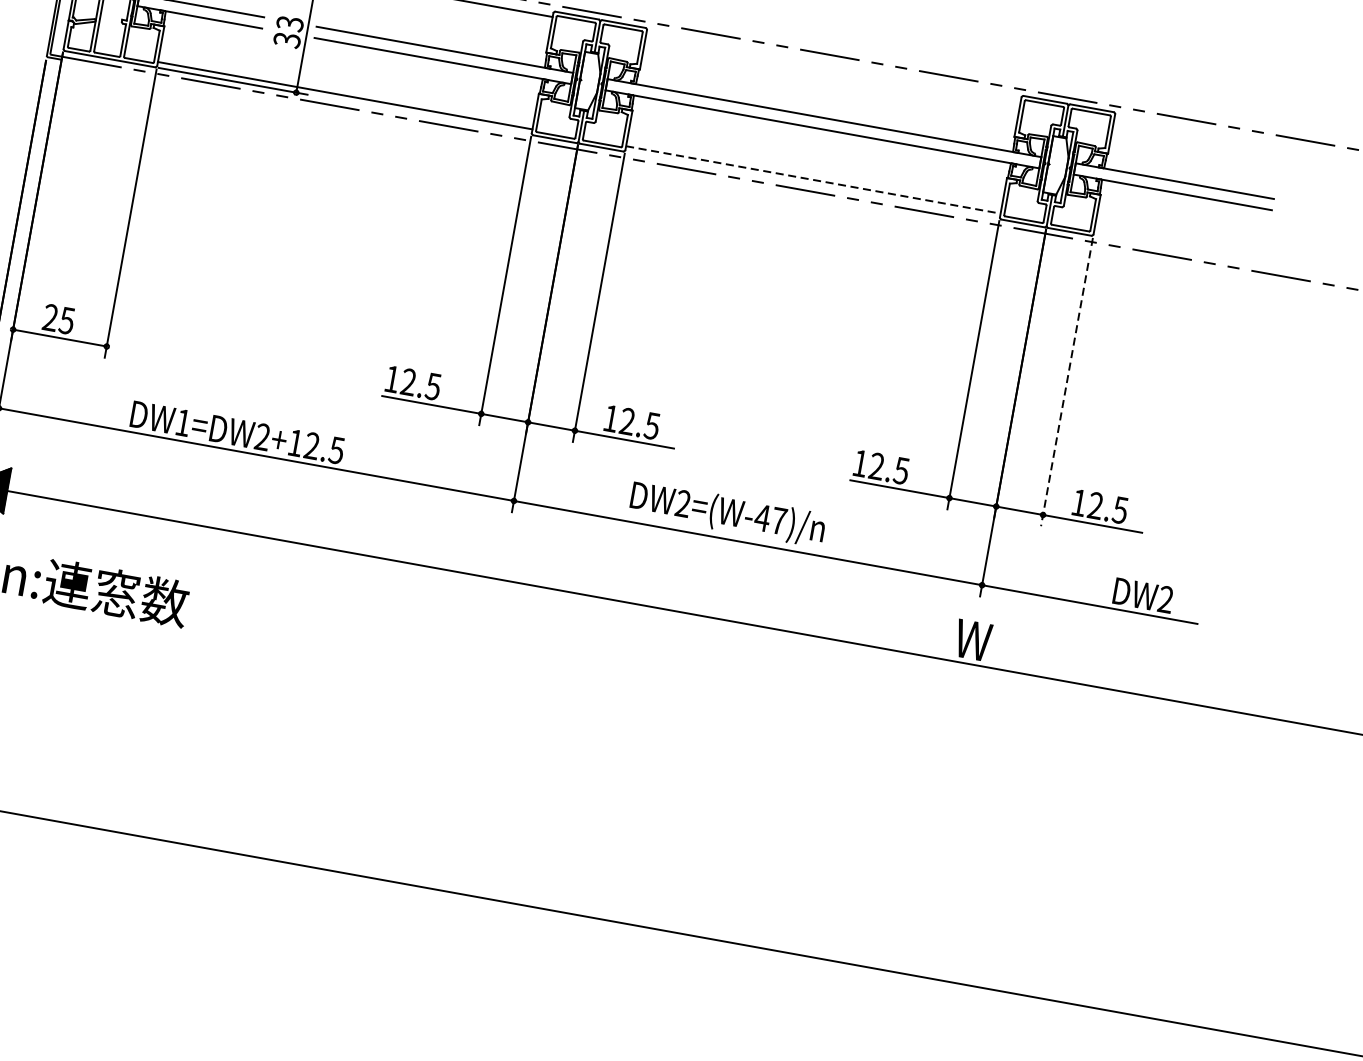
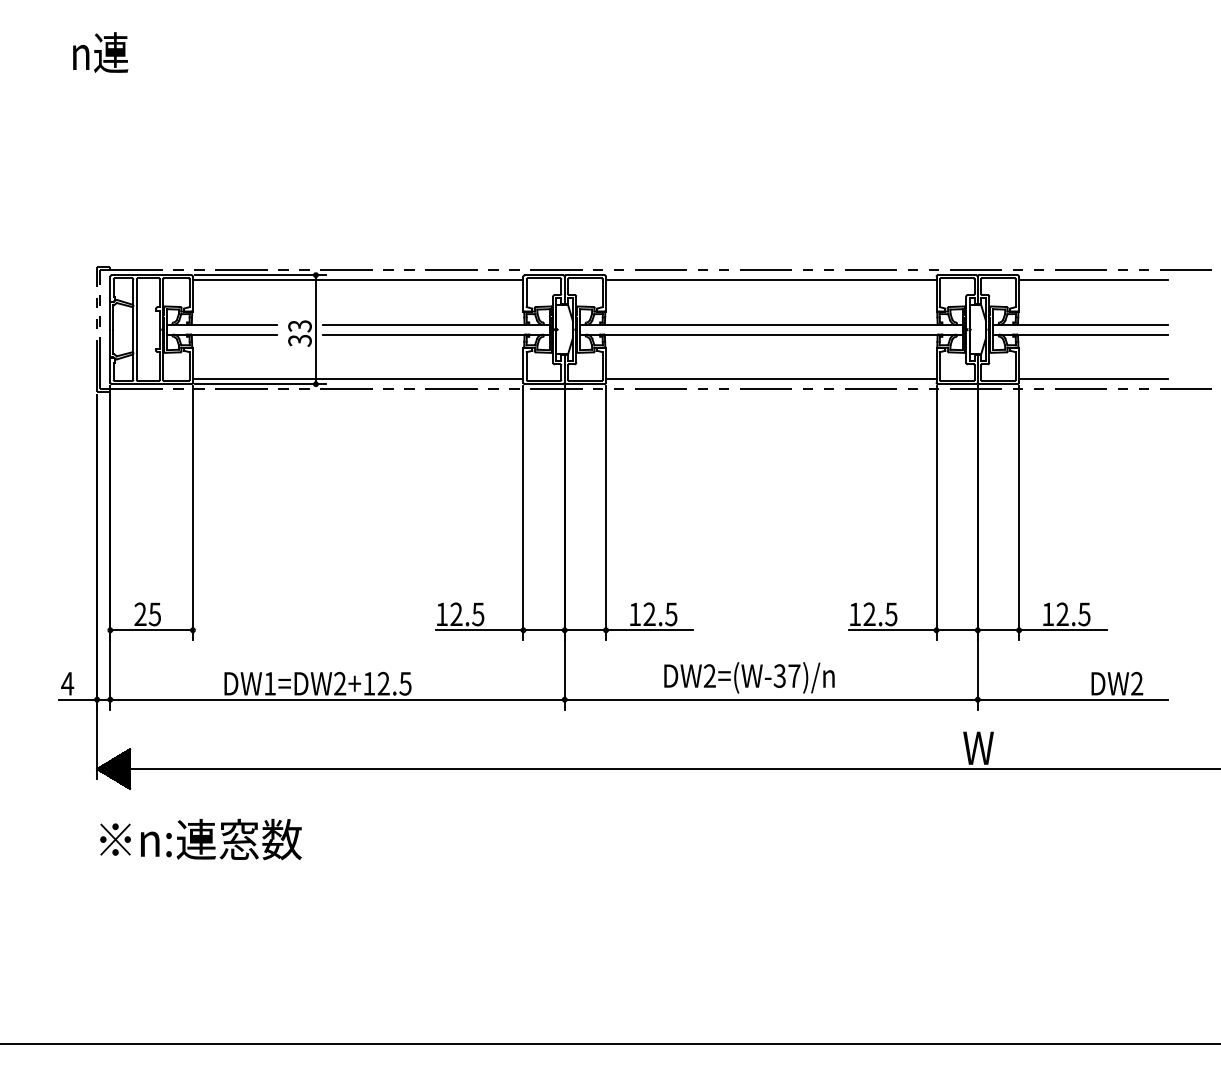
line: (833, 68) -> (771, 280), added
line: (1198, 133) -> (1093, 280), added
line: (813, 180) -> (771, 379), dashed -> solid
line: (1178, 245) -> (1093, 379), added
line: (1067, 382) -> (1019, 513), dashed -> solid
text: (762, 517) -> (779, 675), DW2=(W-47)/n -> DW2=(W-37)/n

